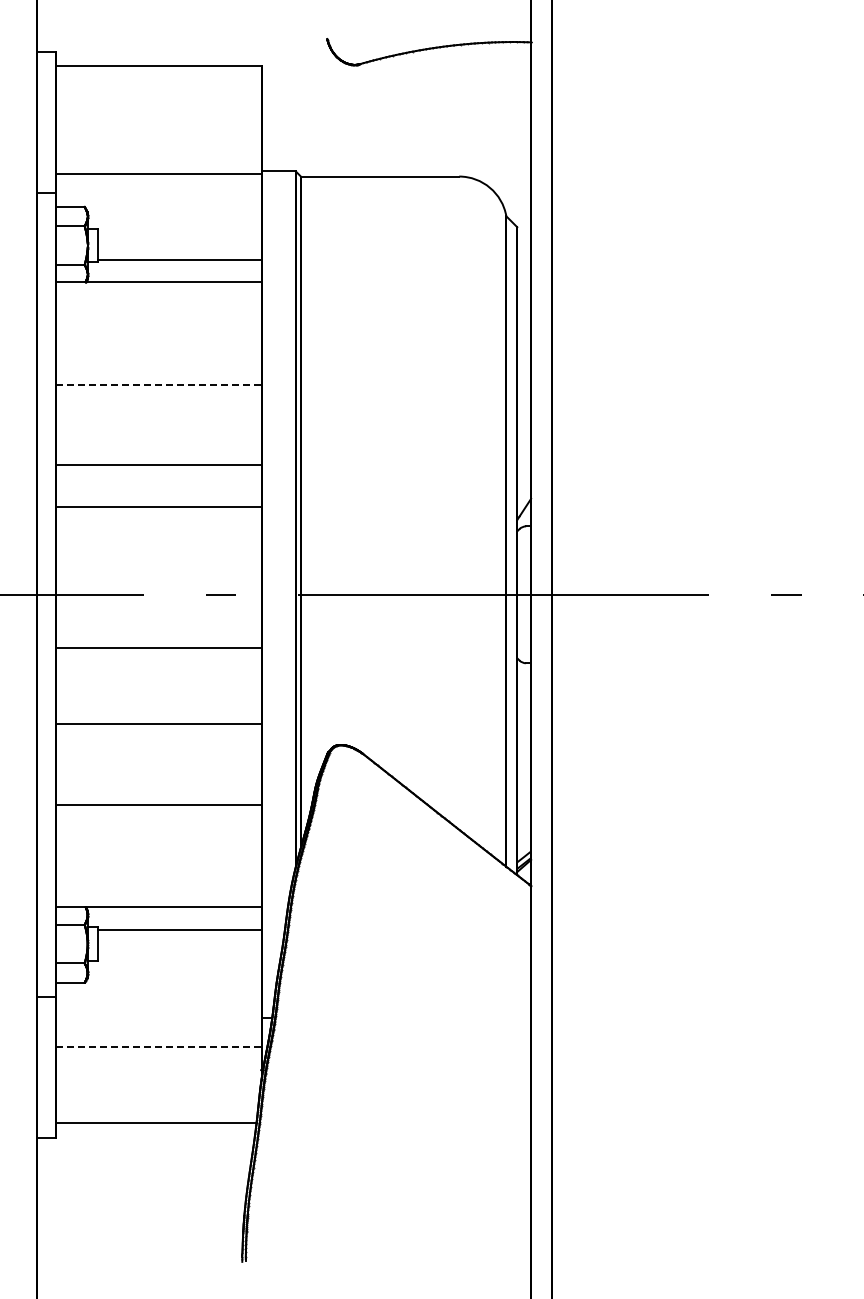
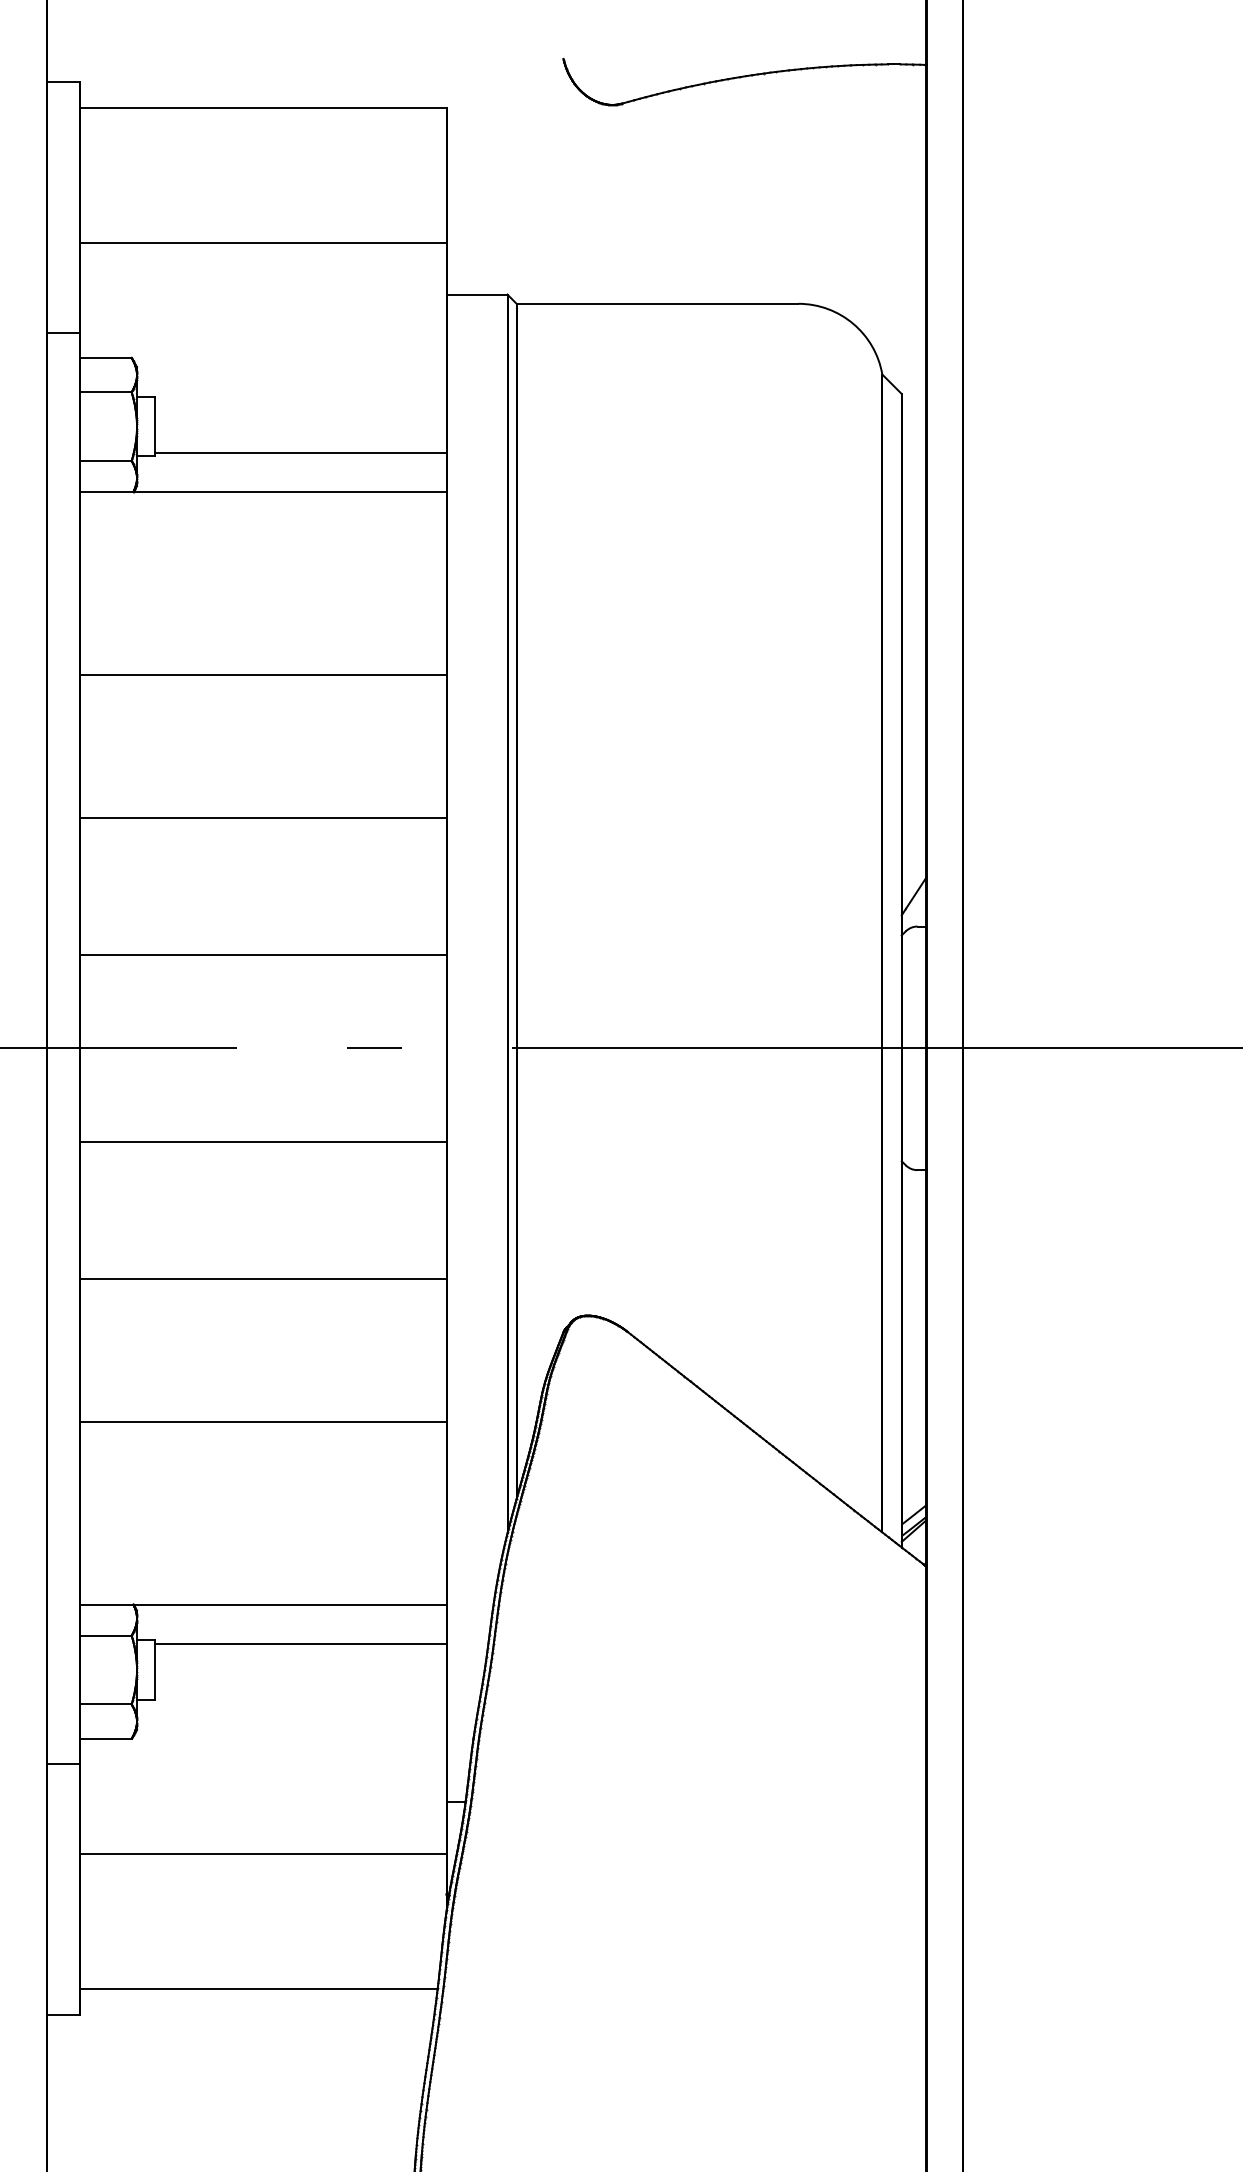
line: (158, 174) -> (263, 243), moved
line: (158, 385) -> (263, 675), dashed -> solid
line: (158, 507) -> (263, 955), moved
line: (158, 1047) -> (263, 1854), dashed -> solid

